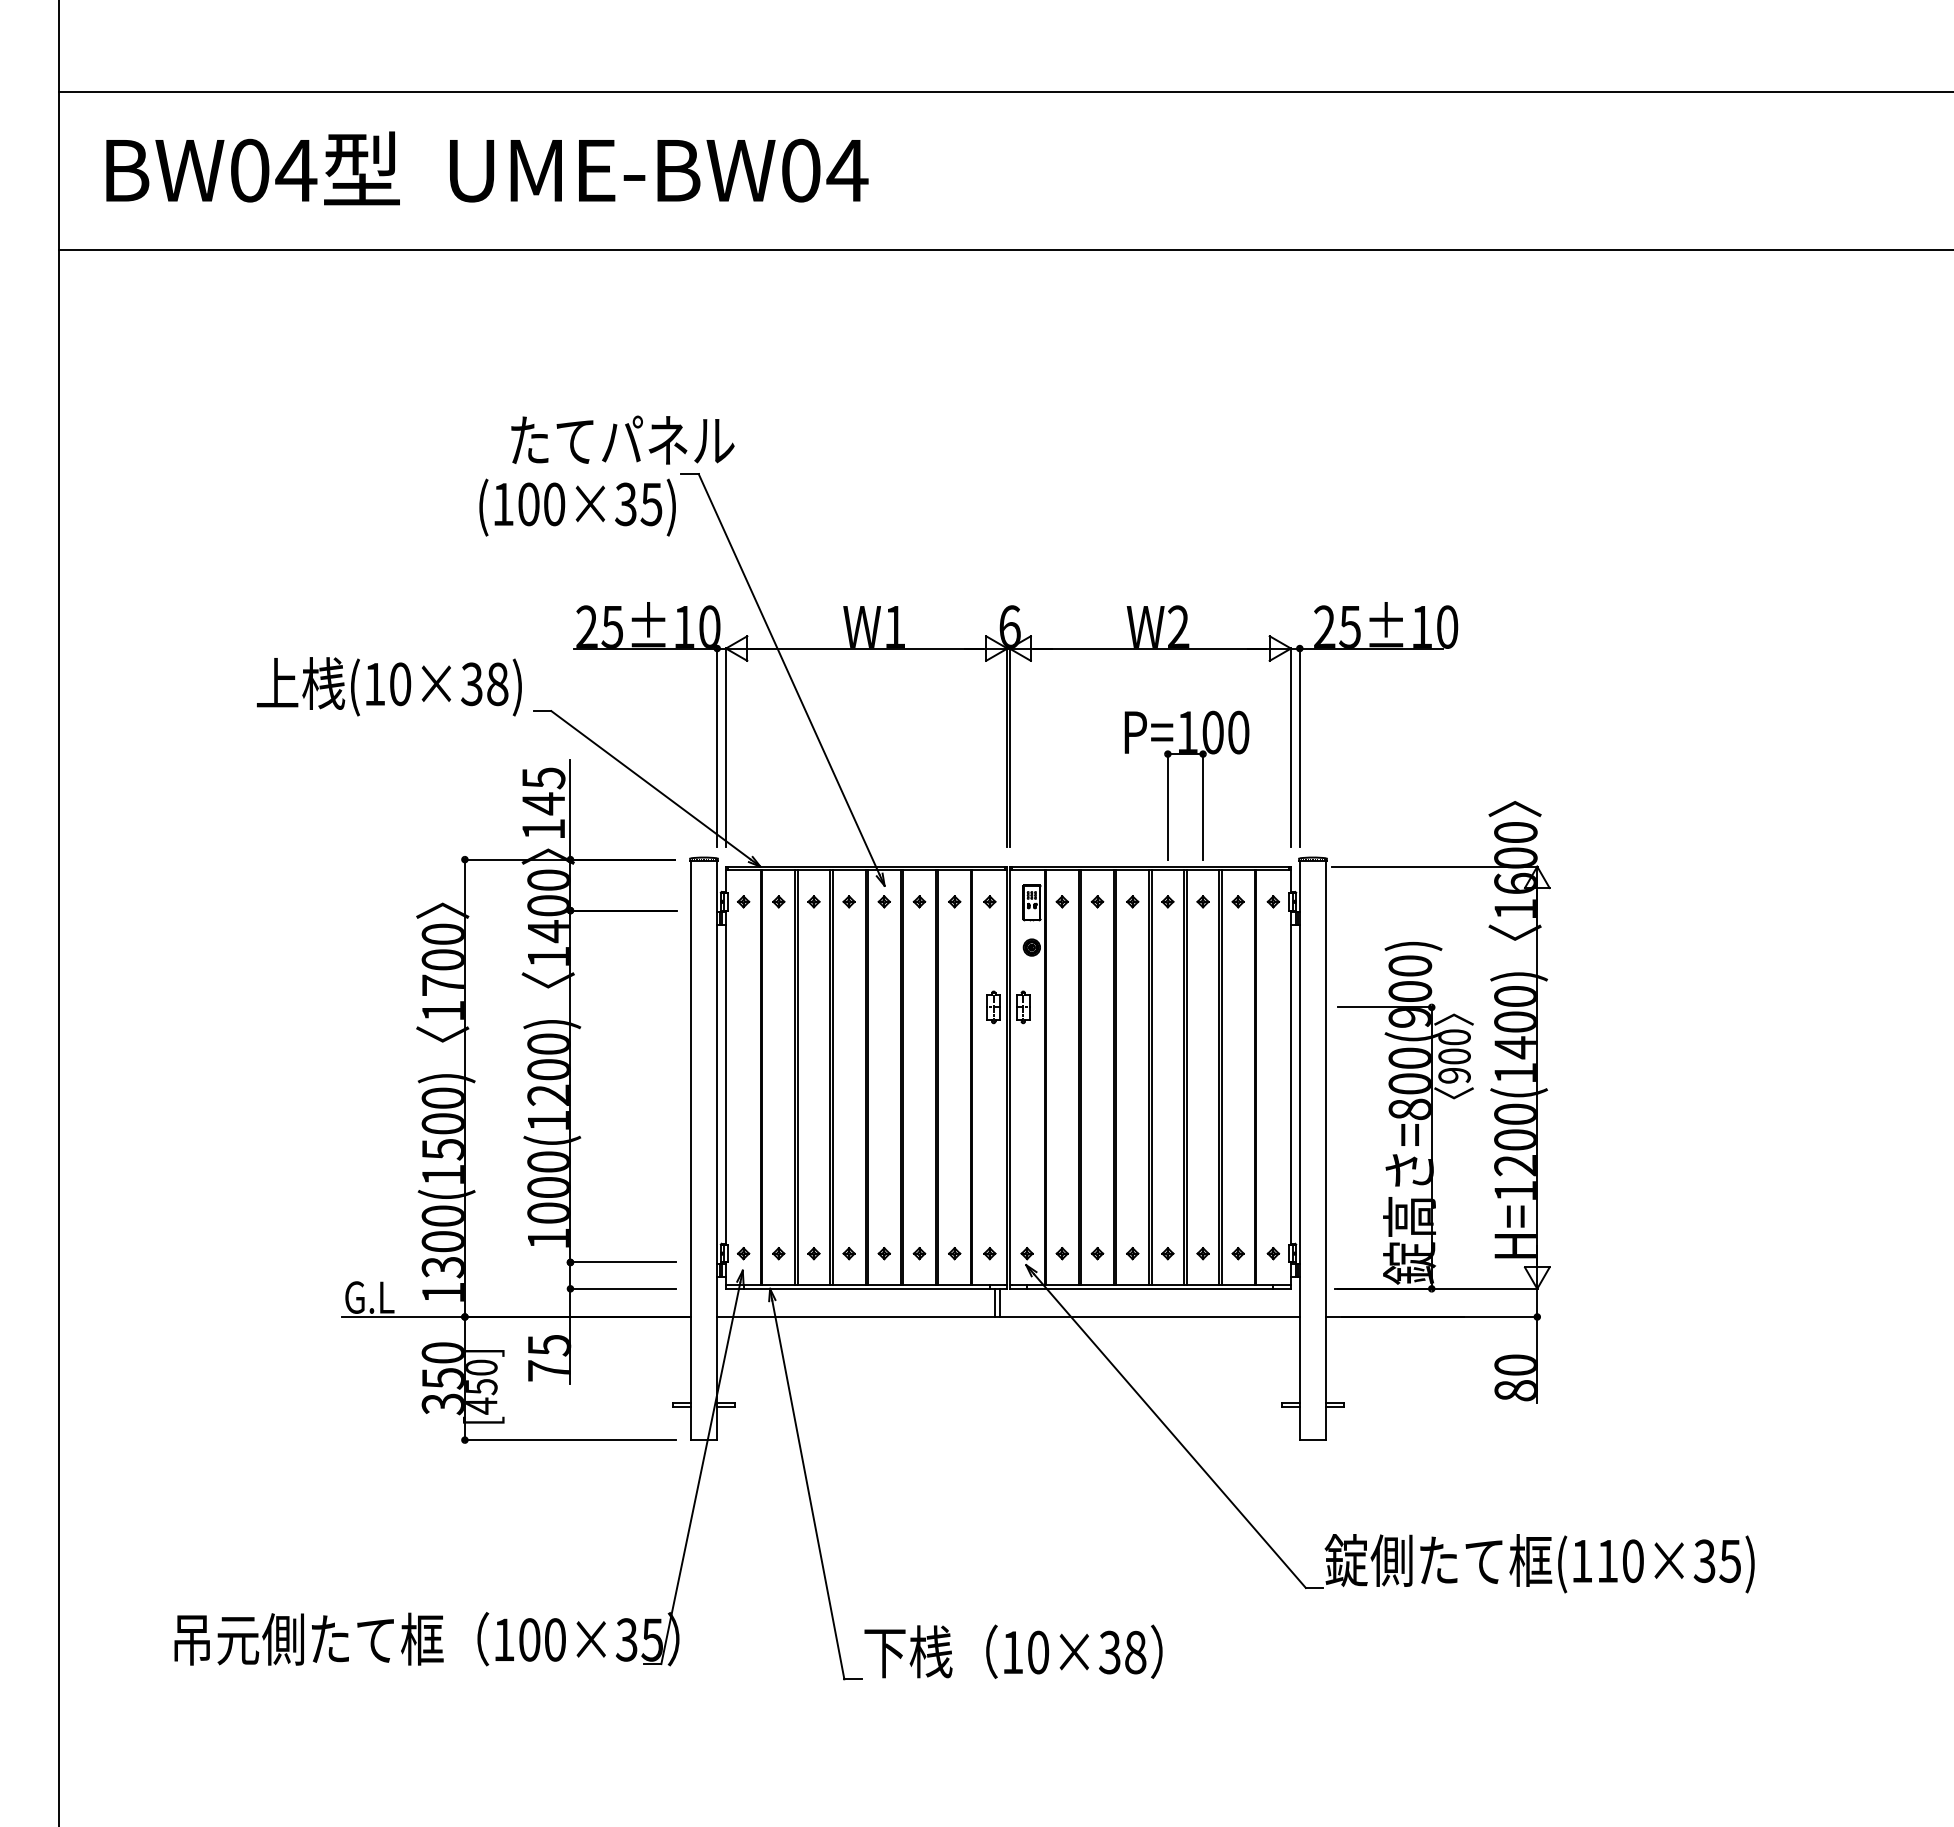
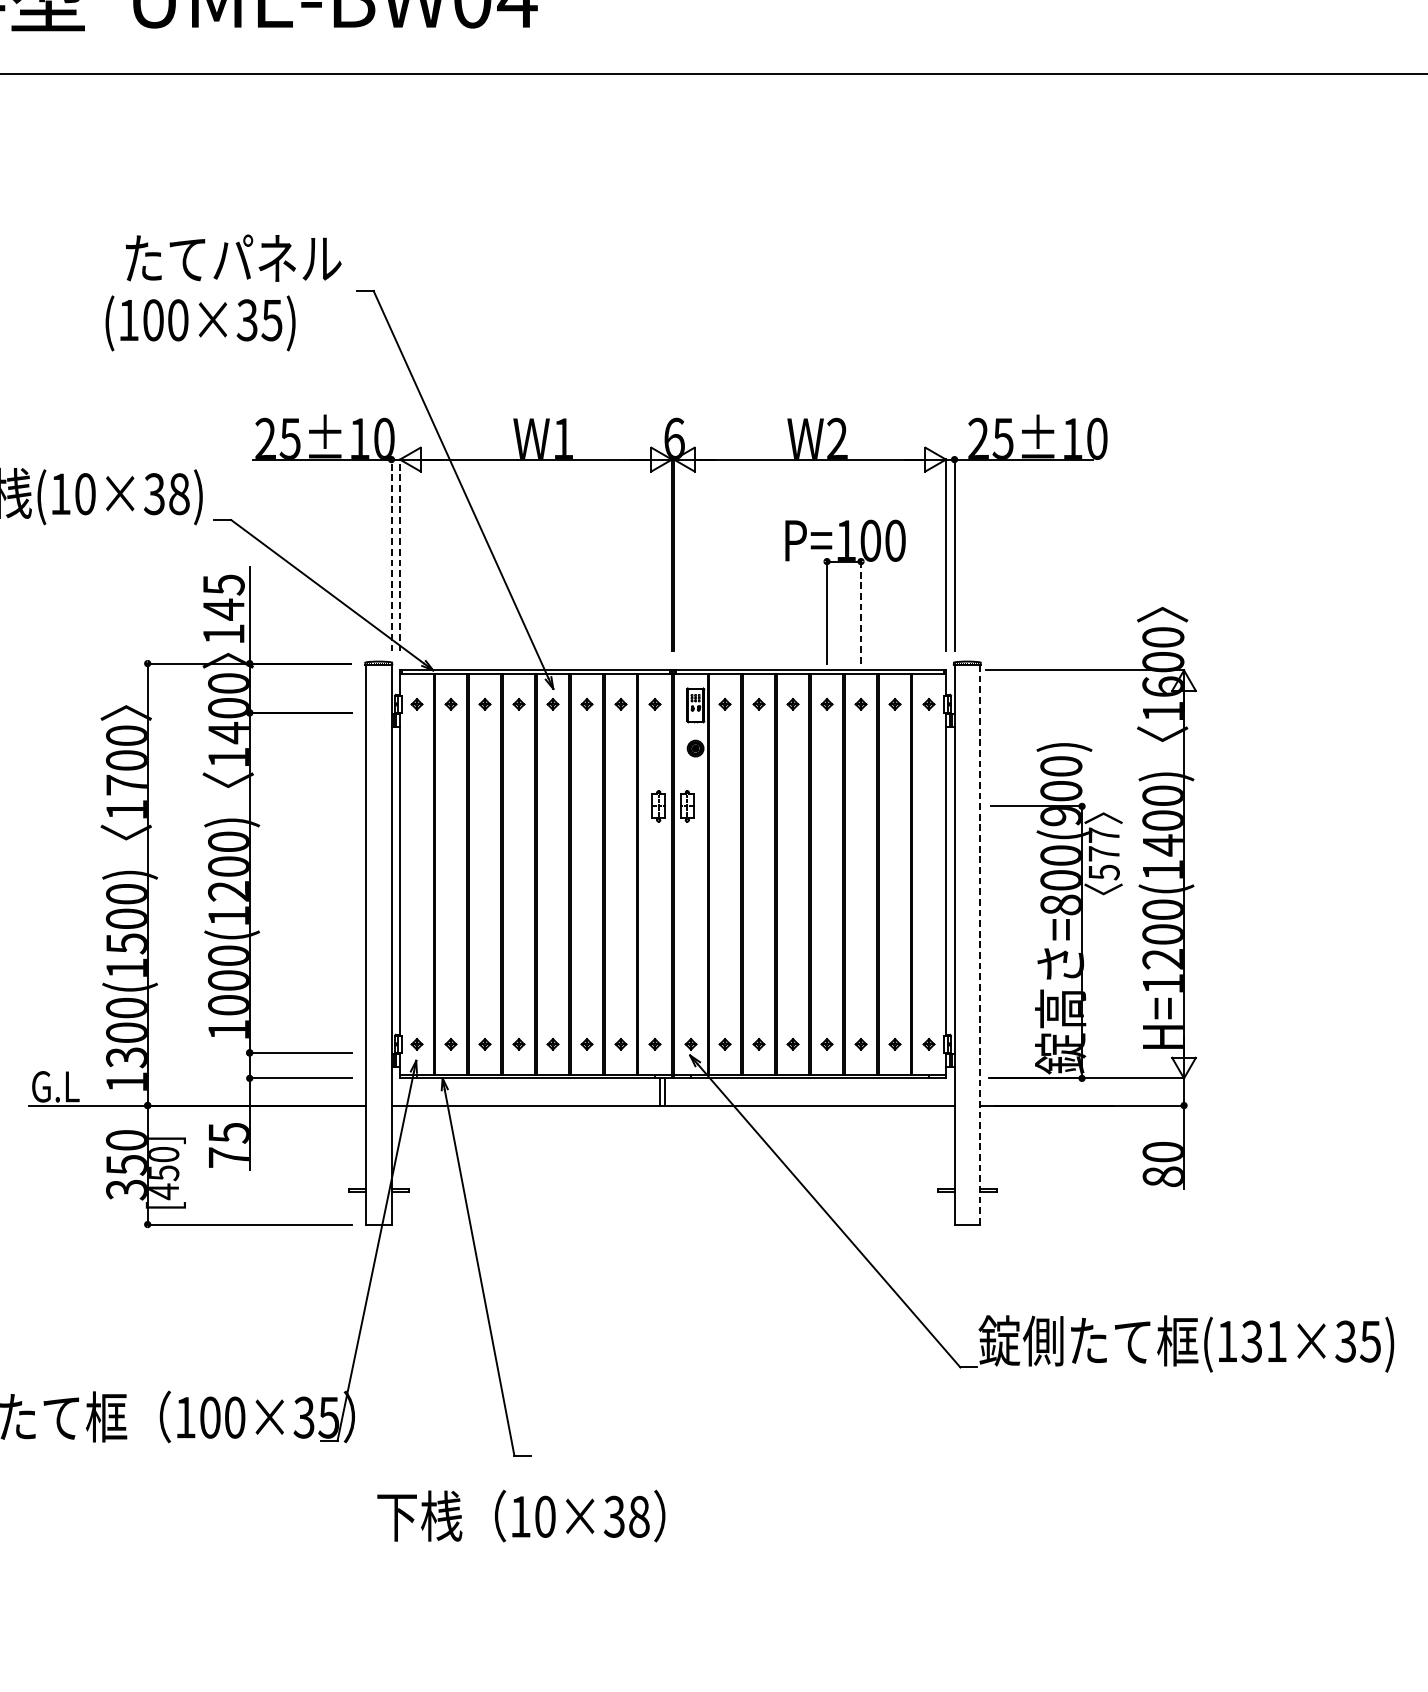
text: (622, 439) -> (233, 257), moved
text: (577, 507) -> (200, 323), moved
line: (717, 747) -> (391, 555), solid -> dashed
line: (726, 747) -> (400, 555), solid -> dashed
line: (1203, 806) -> (861, 612), solid -> dashed
text: (1454, 1056) -> (1104, 853), 900 -> 577
line: (1326, 1150) -> (980, 944), solid -> dashed
text: (1619, 1561) -> (1263, 1341), (110×35) -> (131×35)
text: (1013, 1651) -> (521, 1515), moved

